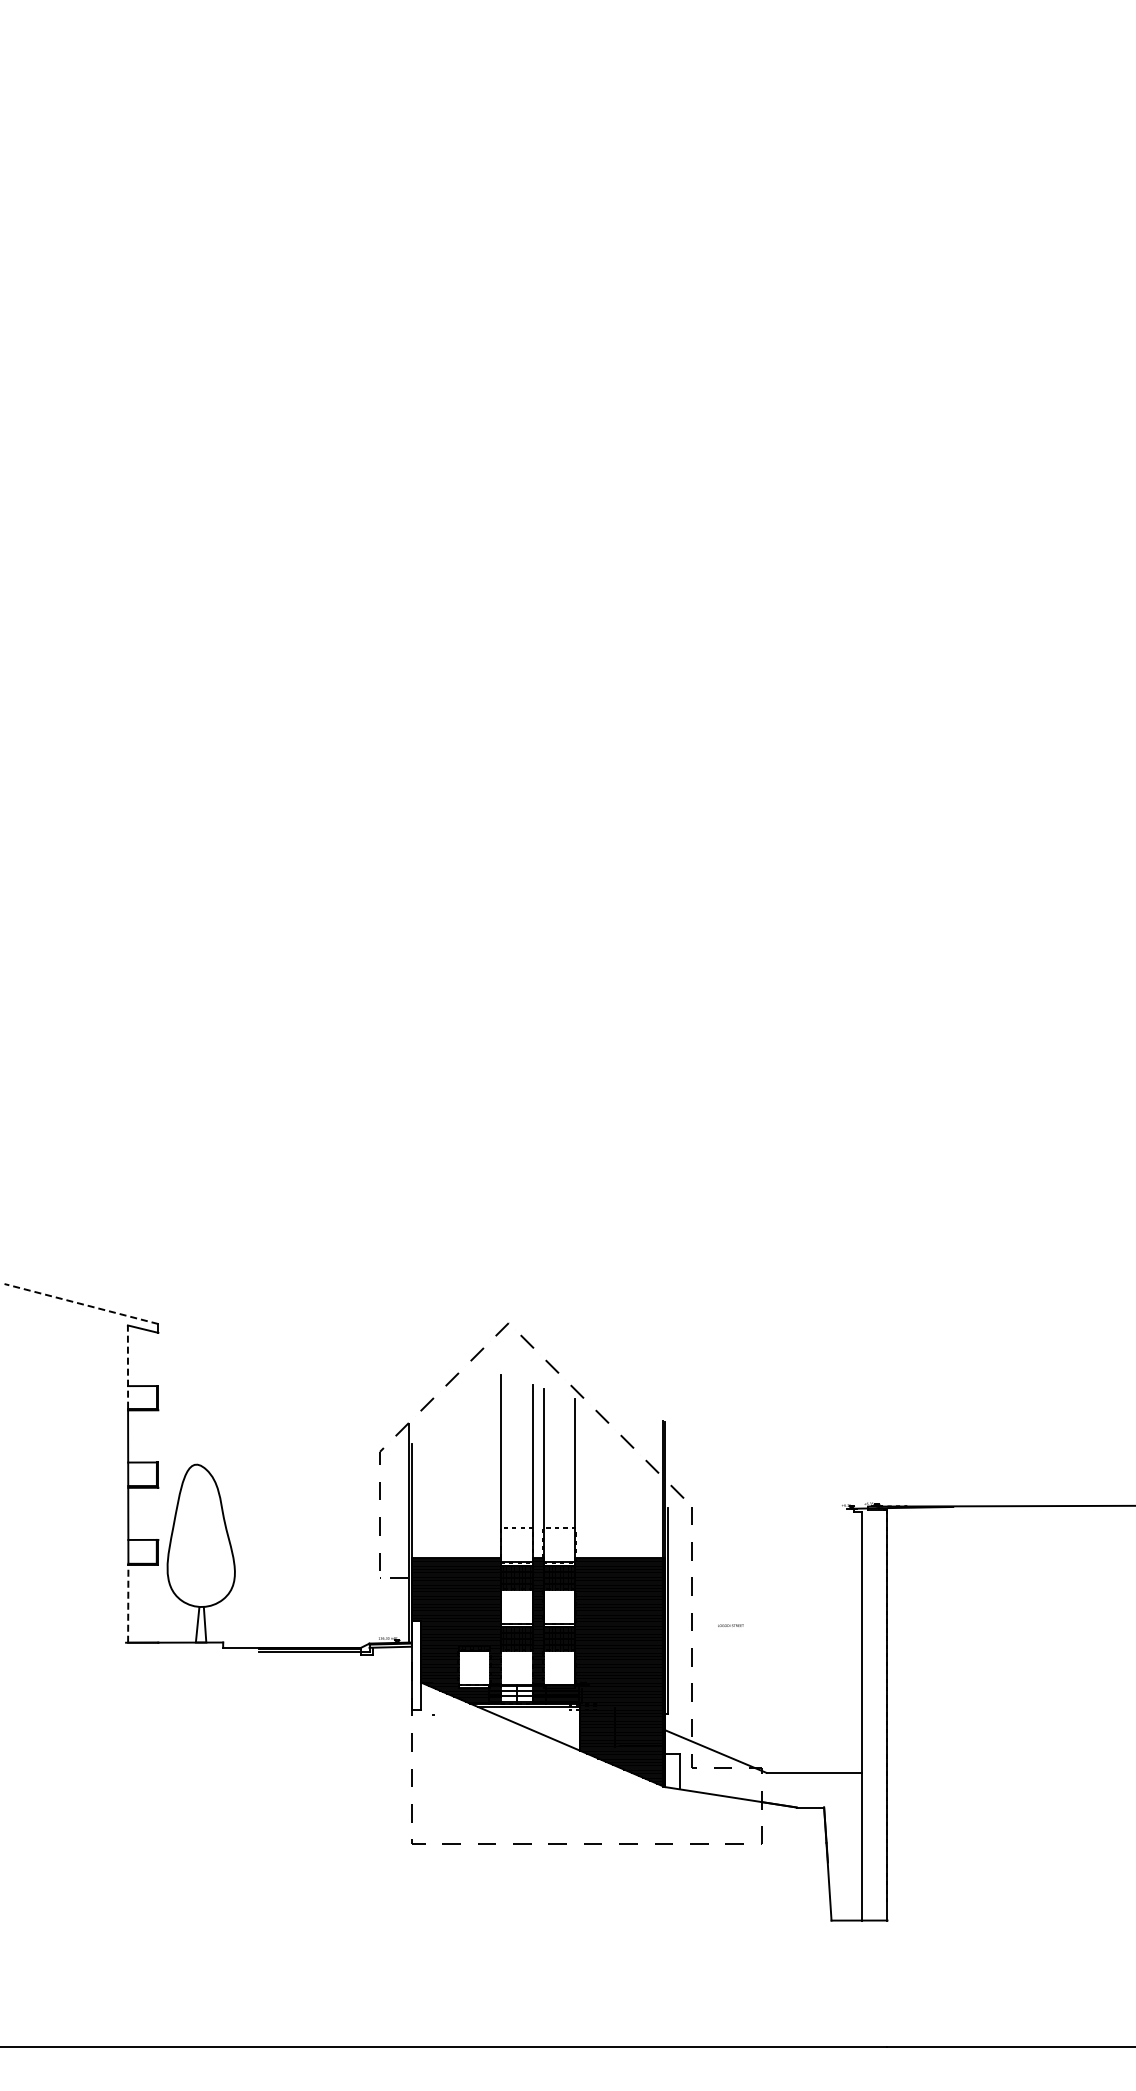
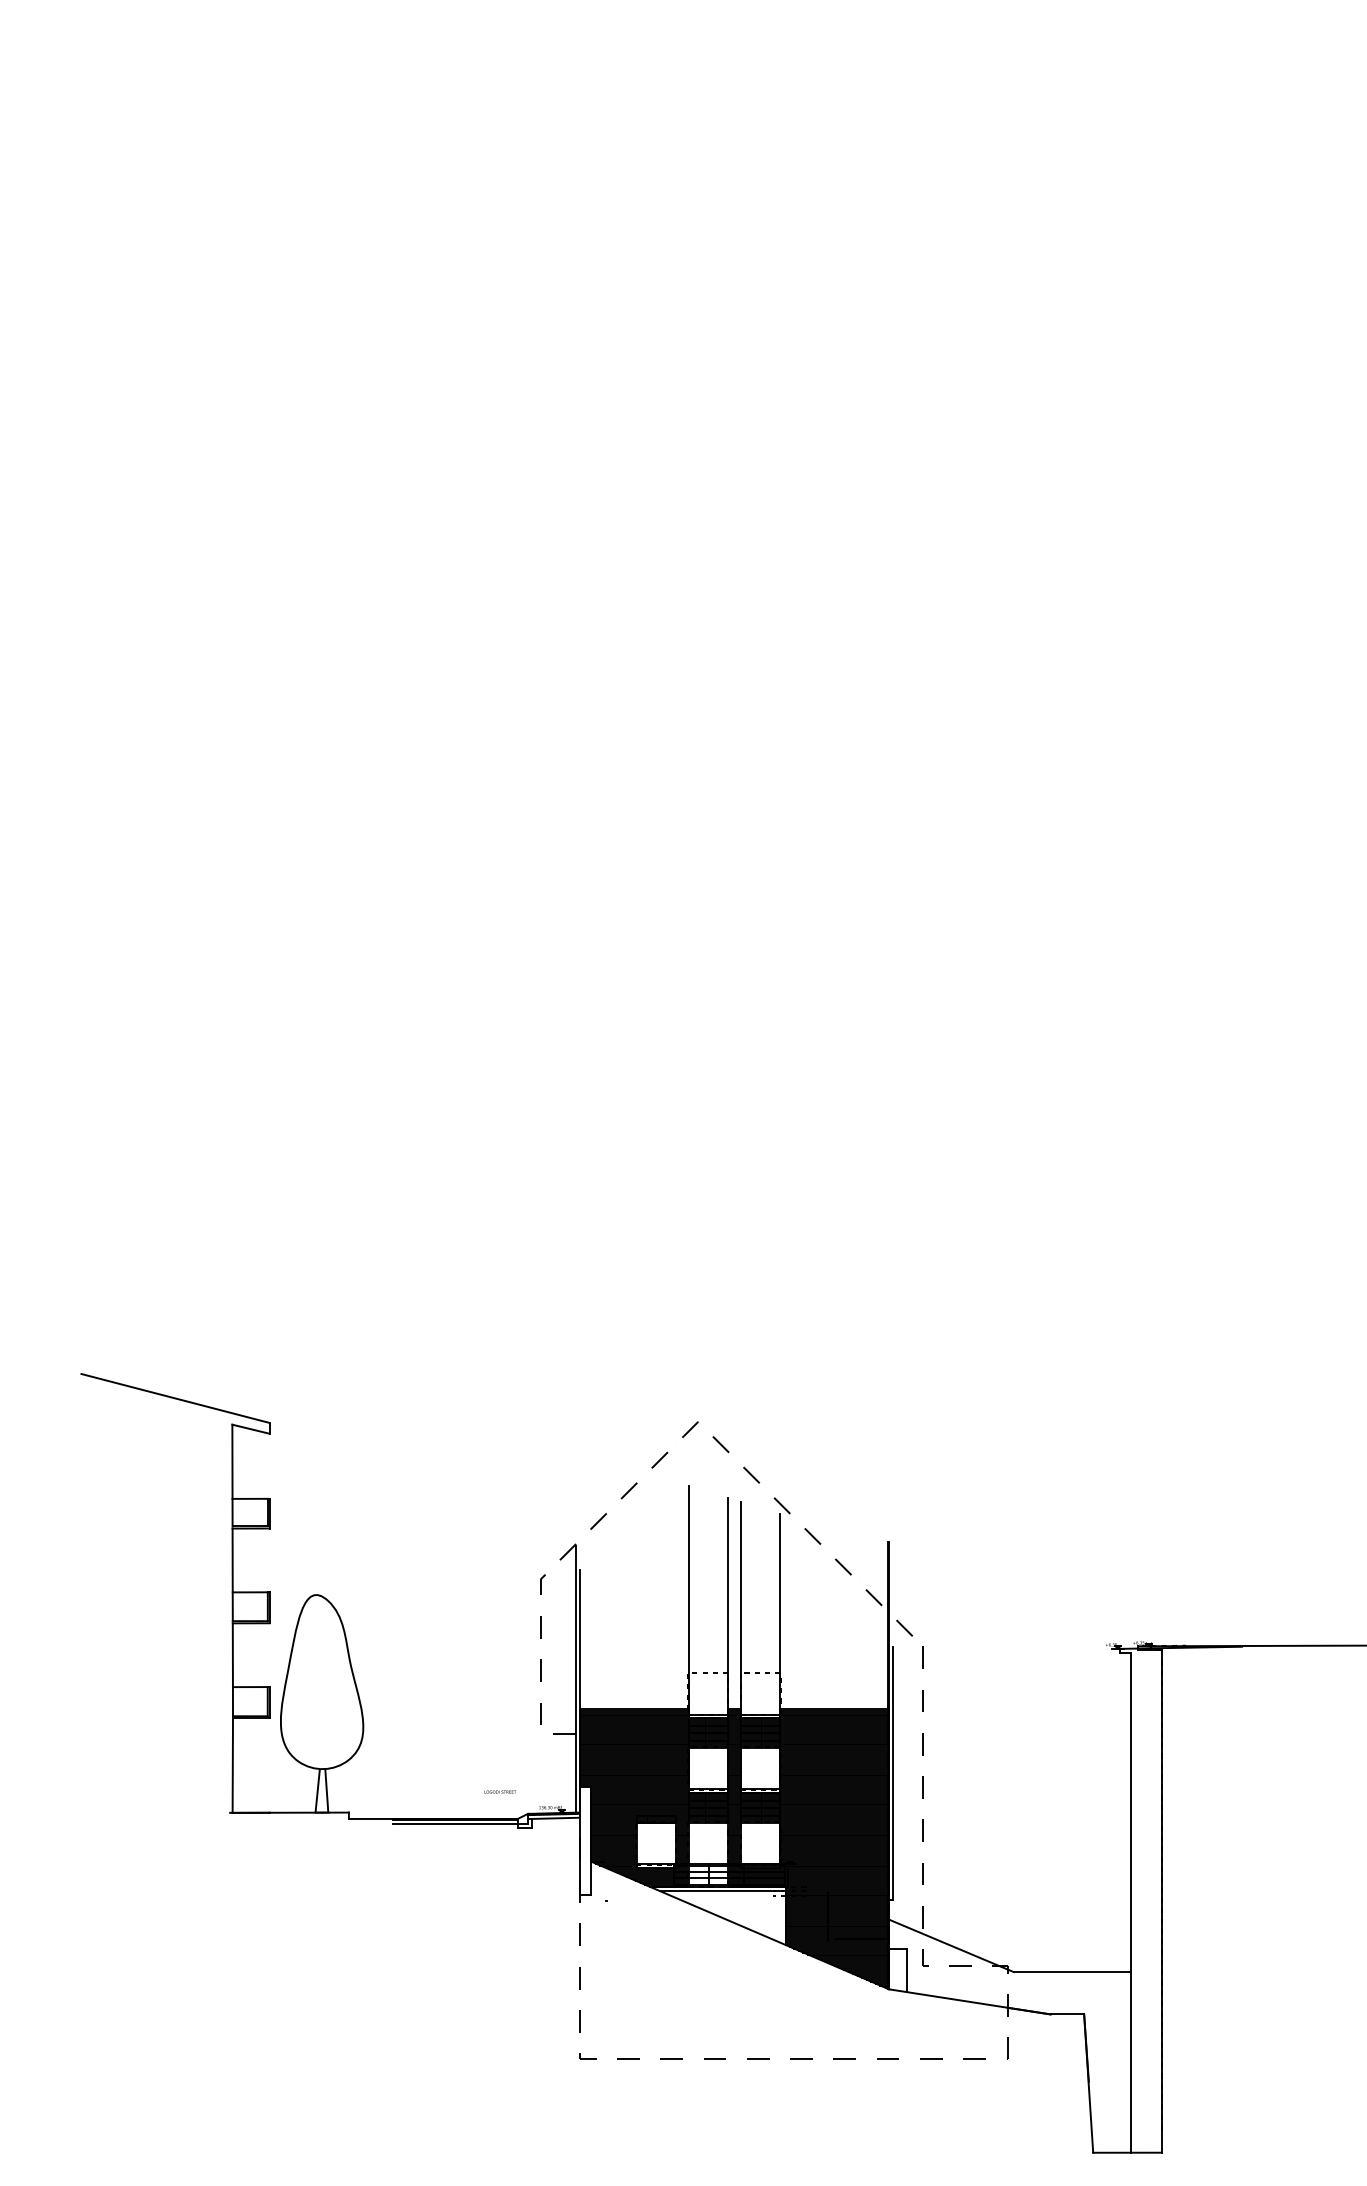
line: (80, 1303) -> (174, 1397), dashed -> solid
line: (128, 1367) -> (233, 1476), dashed -> solid
line: (128, 1603) -> (233, 1764), dashed -> solid
text: (730, 1625) -> (499, 1791), moved

